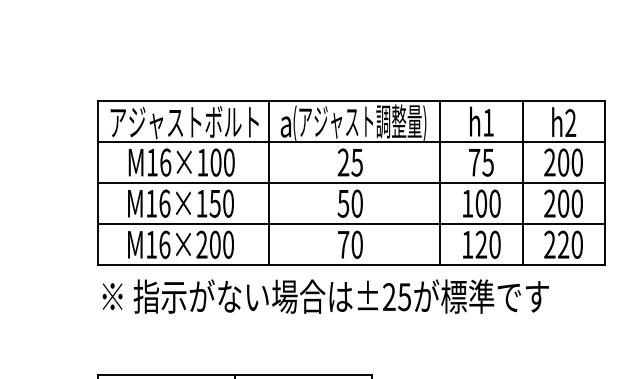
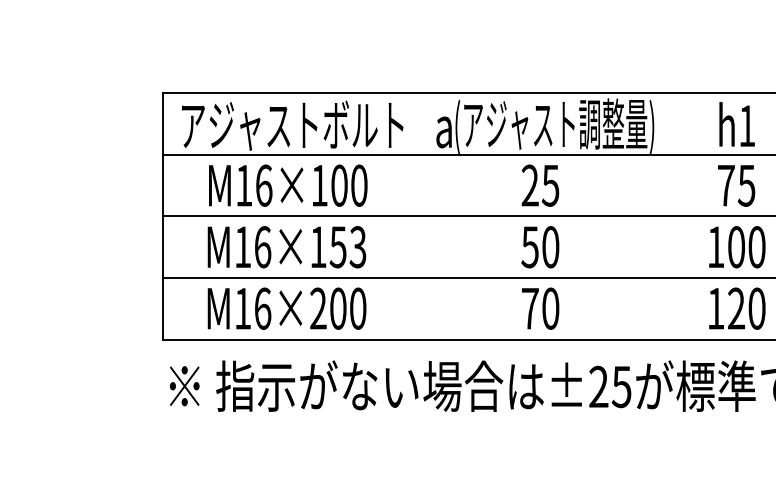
line: (269, 182) -> (419, 215), removed
line: (440, 182) -> (675, 215), removed
text: (227, 203) -> (356, 246), M16×150 -> M16×153

